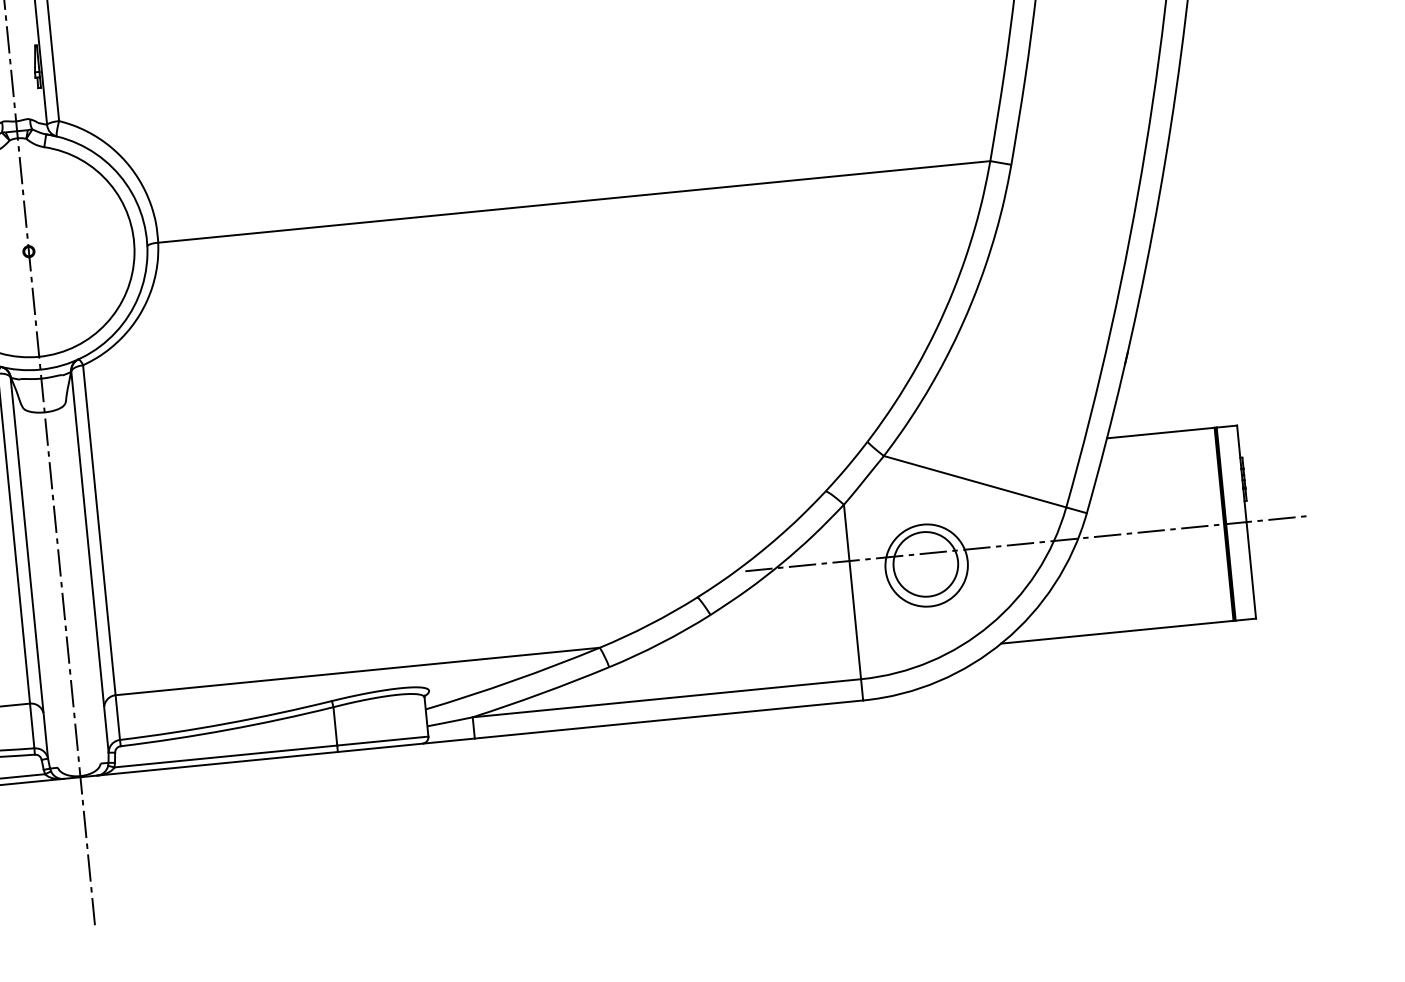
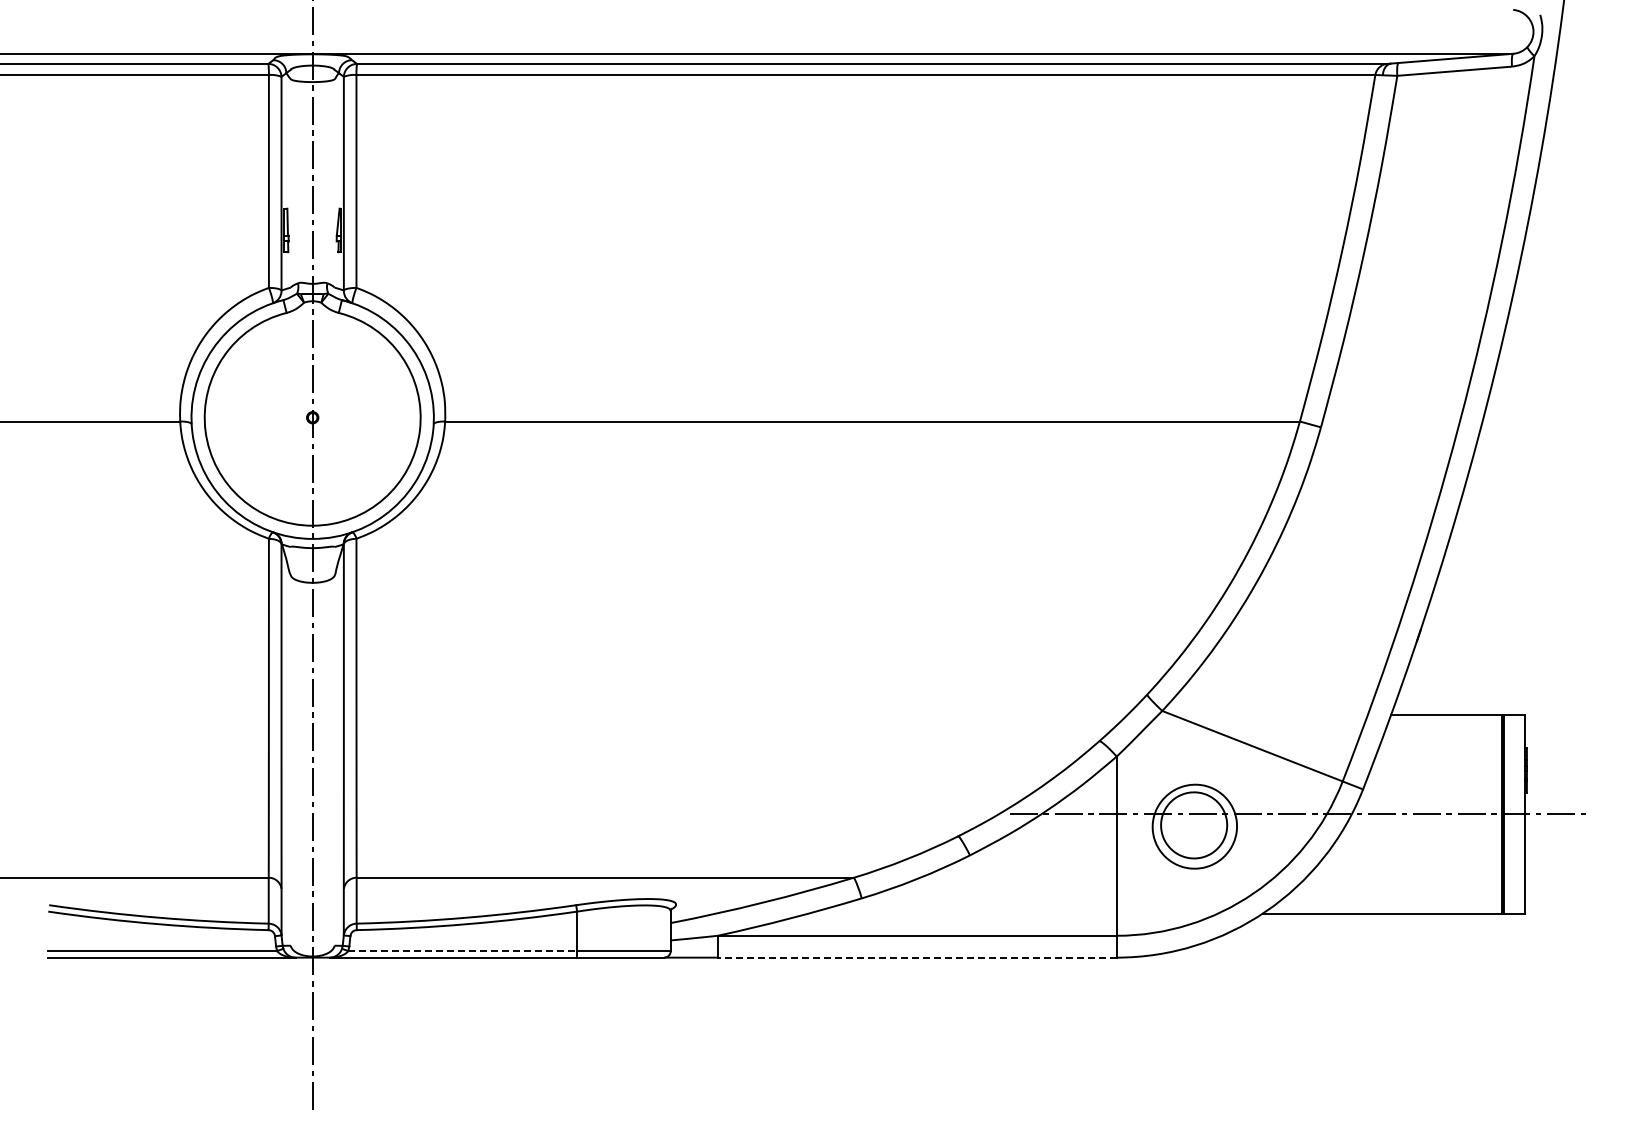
line: (668, 719) -> (916, 957), solid -> dashed
line: (226, 756) -> (463, 951), solid -> dashed

